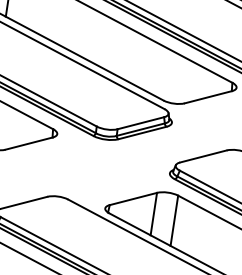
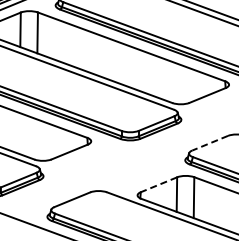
line: (202, 156) -> (209, 143), solid -> dashed
line: (132, 198) -> (158, 184), solid -> dashed

